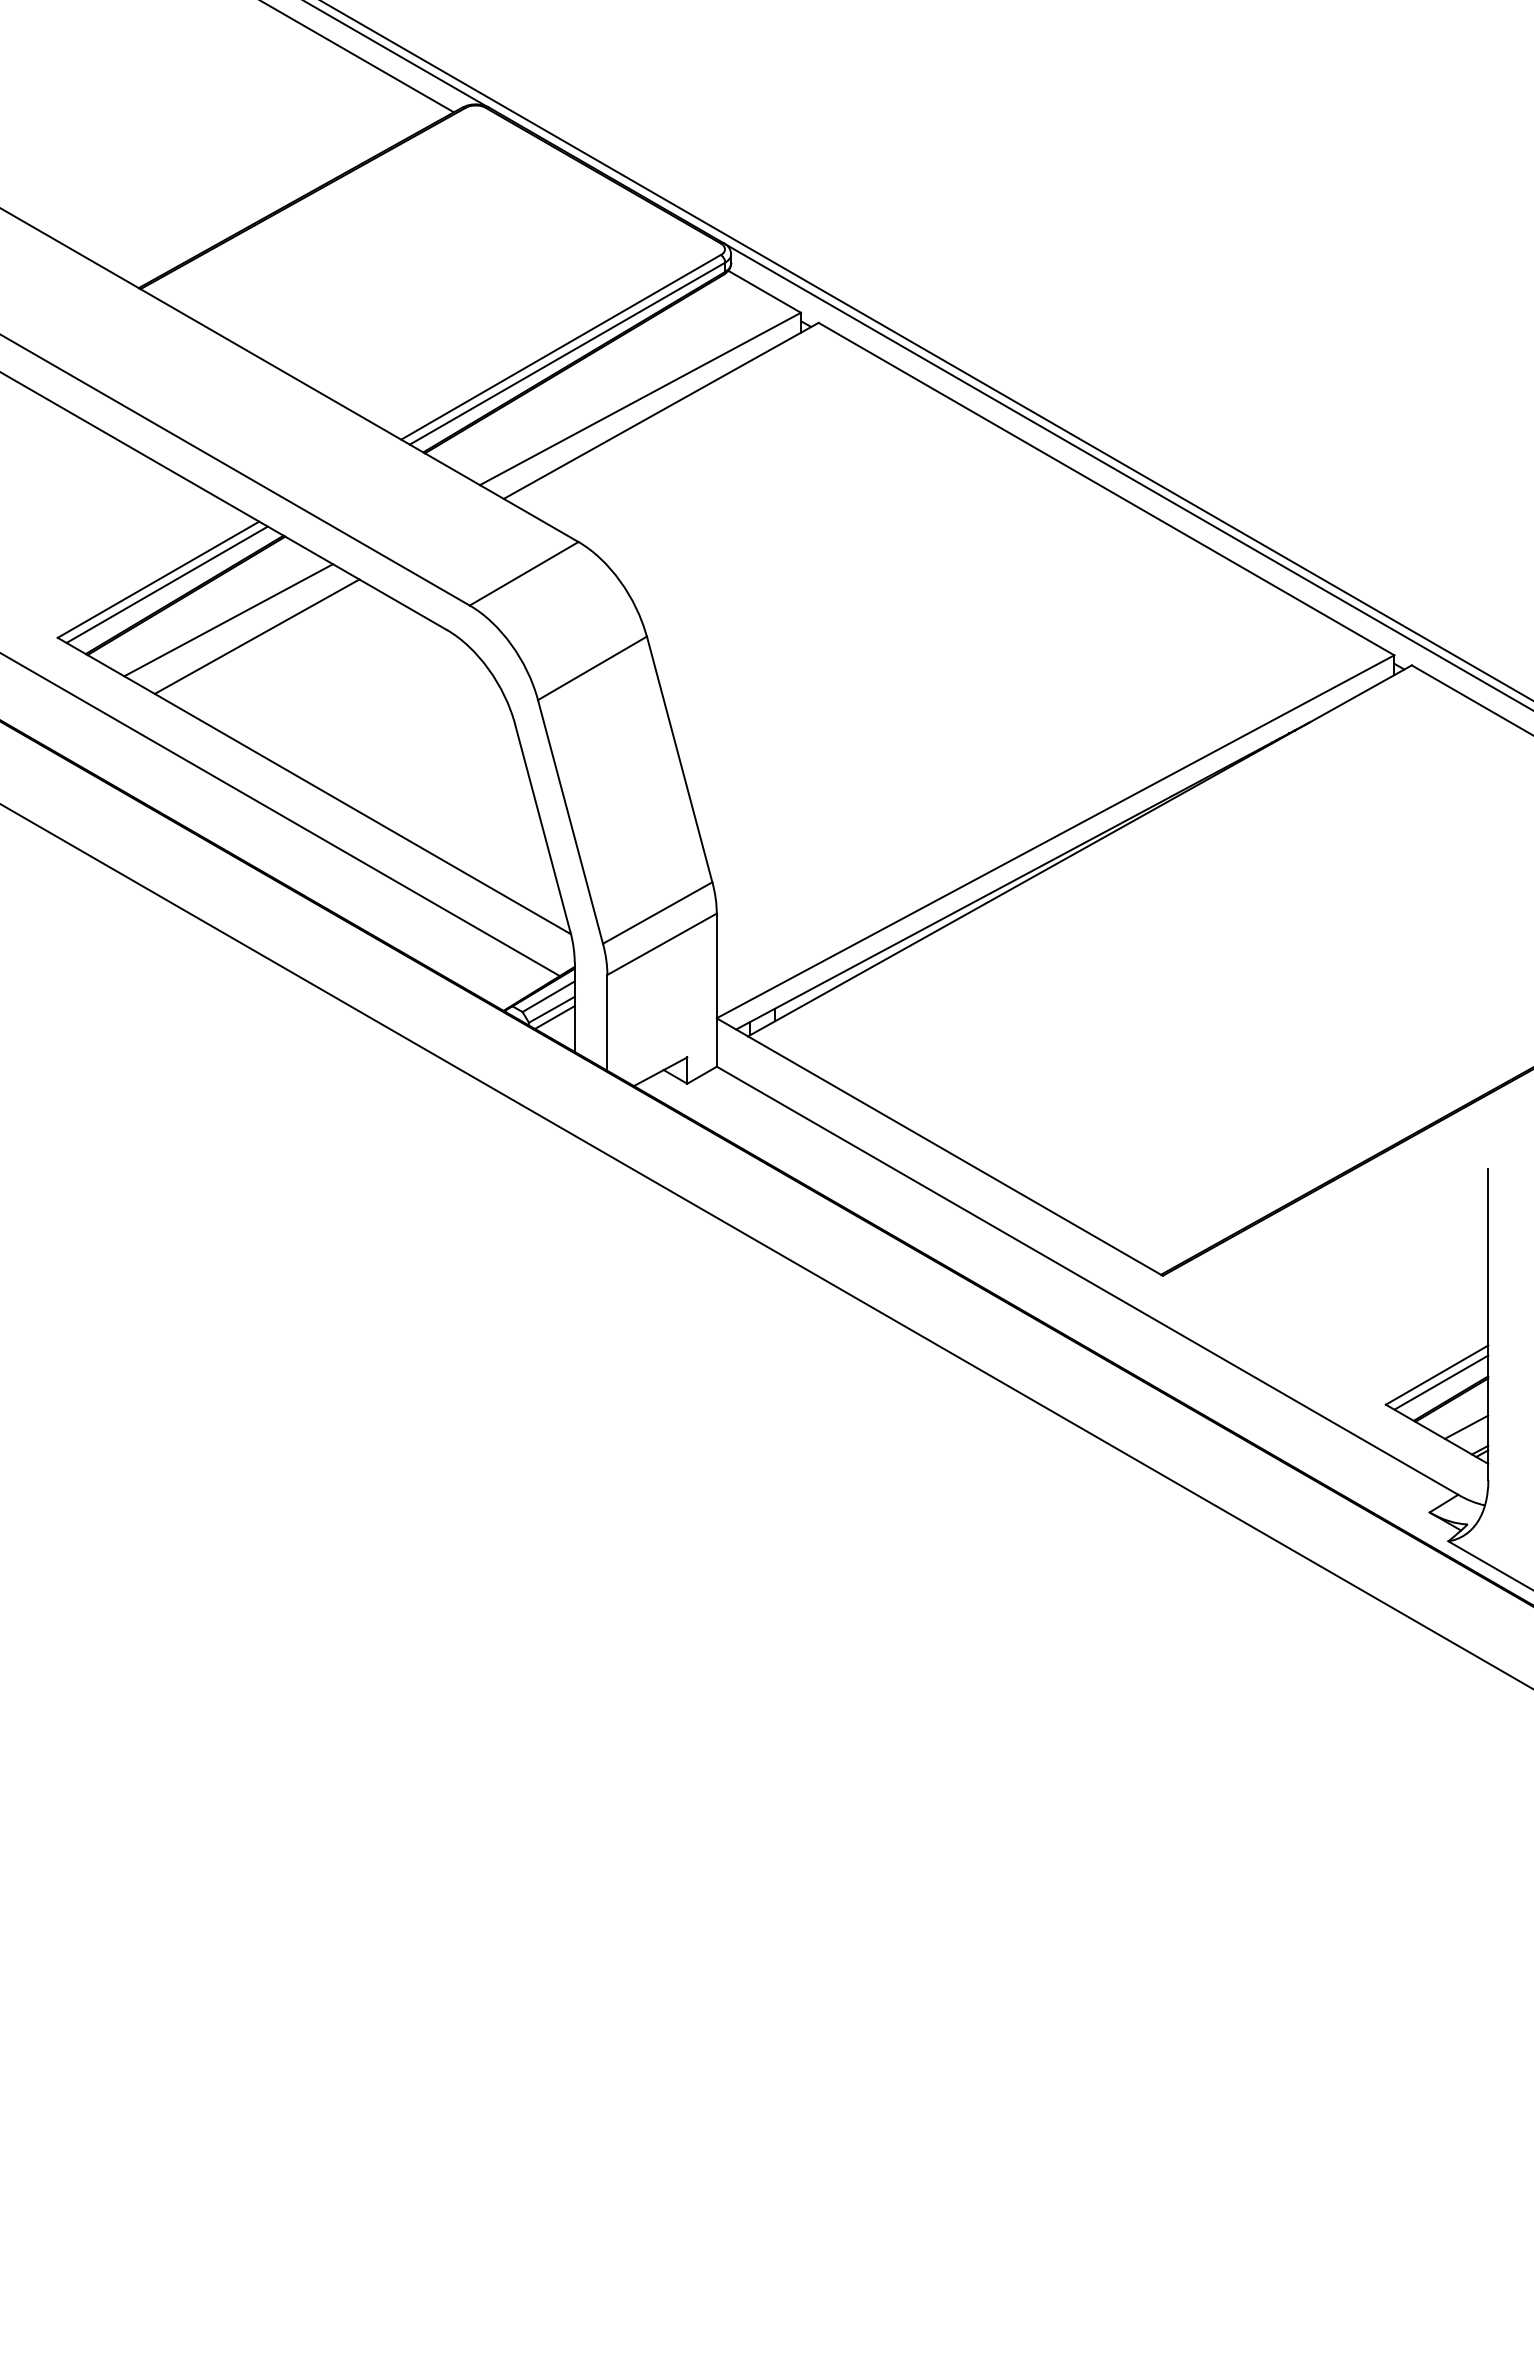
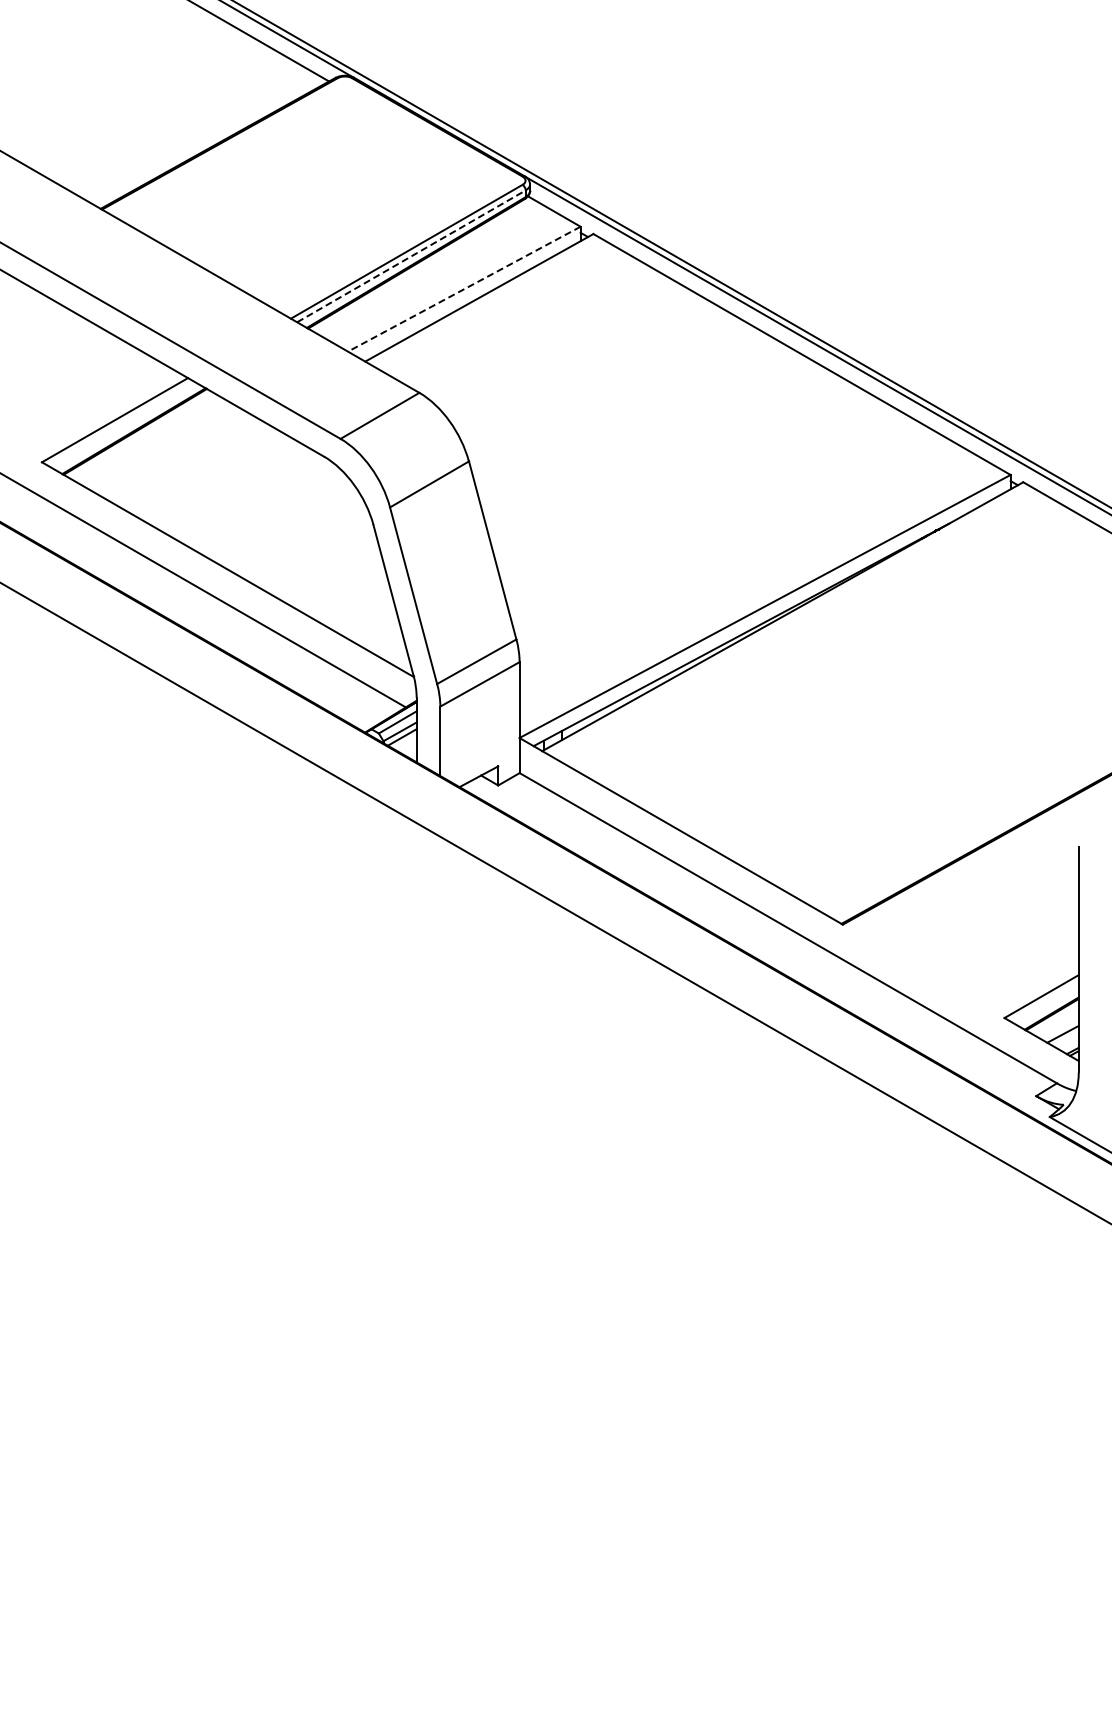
line: (567, 353) -> (411, 256), solid -> dashed
line: (640, 399) -> (464, 289), solid -> dashed
line: (167, 584) -> (121, 423), removed
line: (228, 620) -> (165, 449), removed
line: (257, 635) -> (186, 460), removed
line: (1441, 1381) -> (1044, 1001), removed

